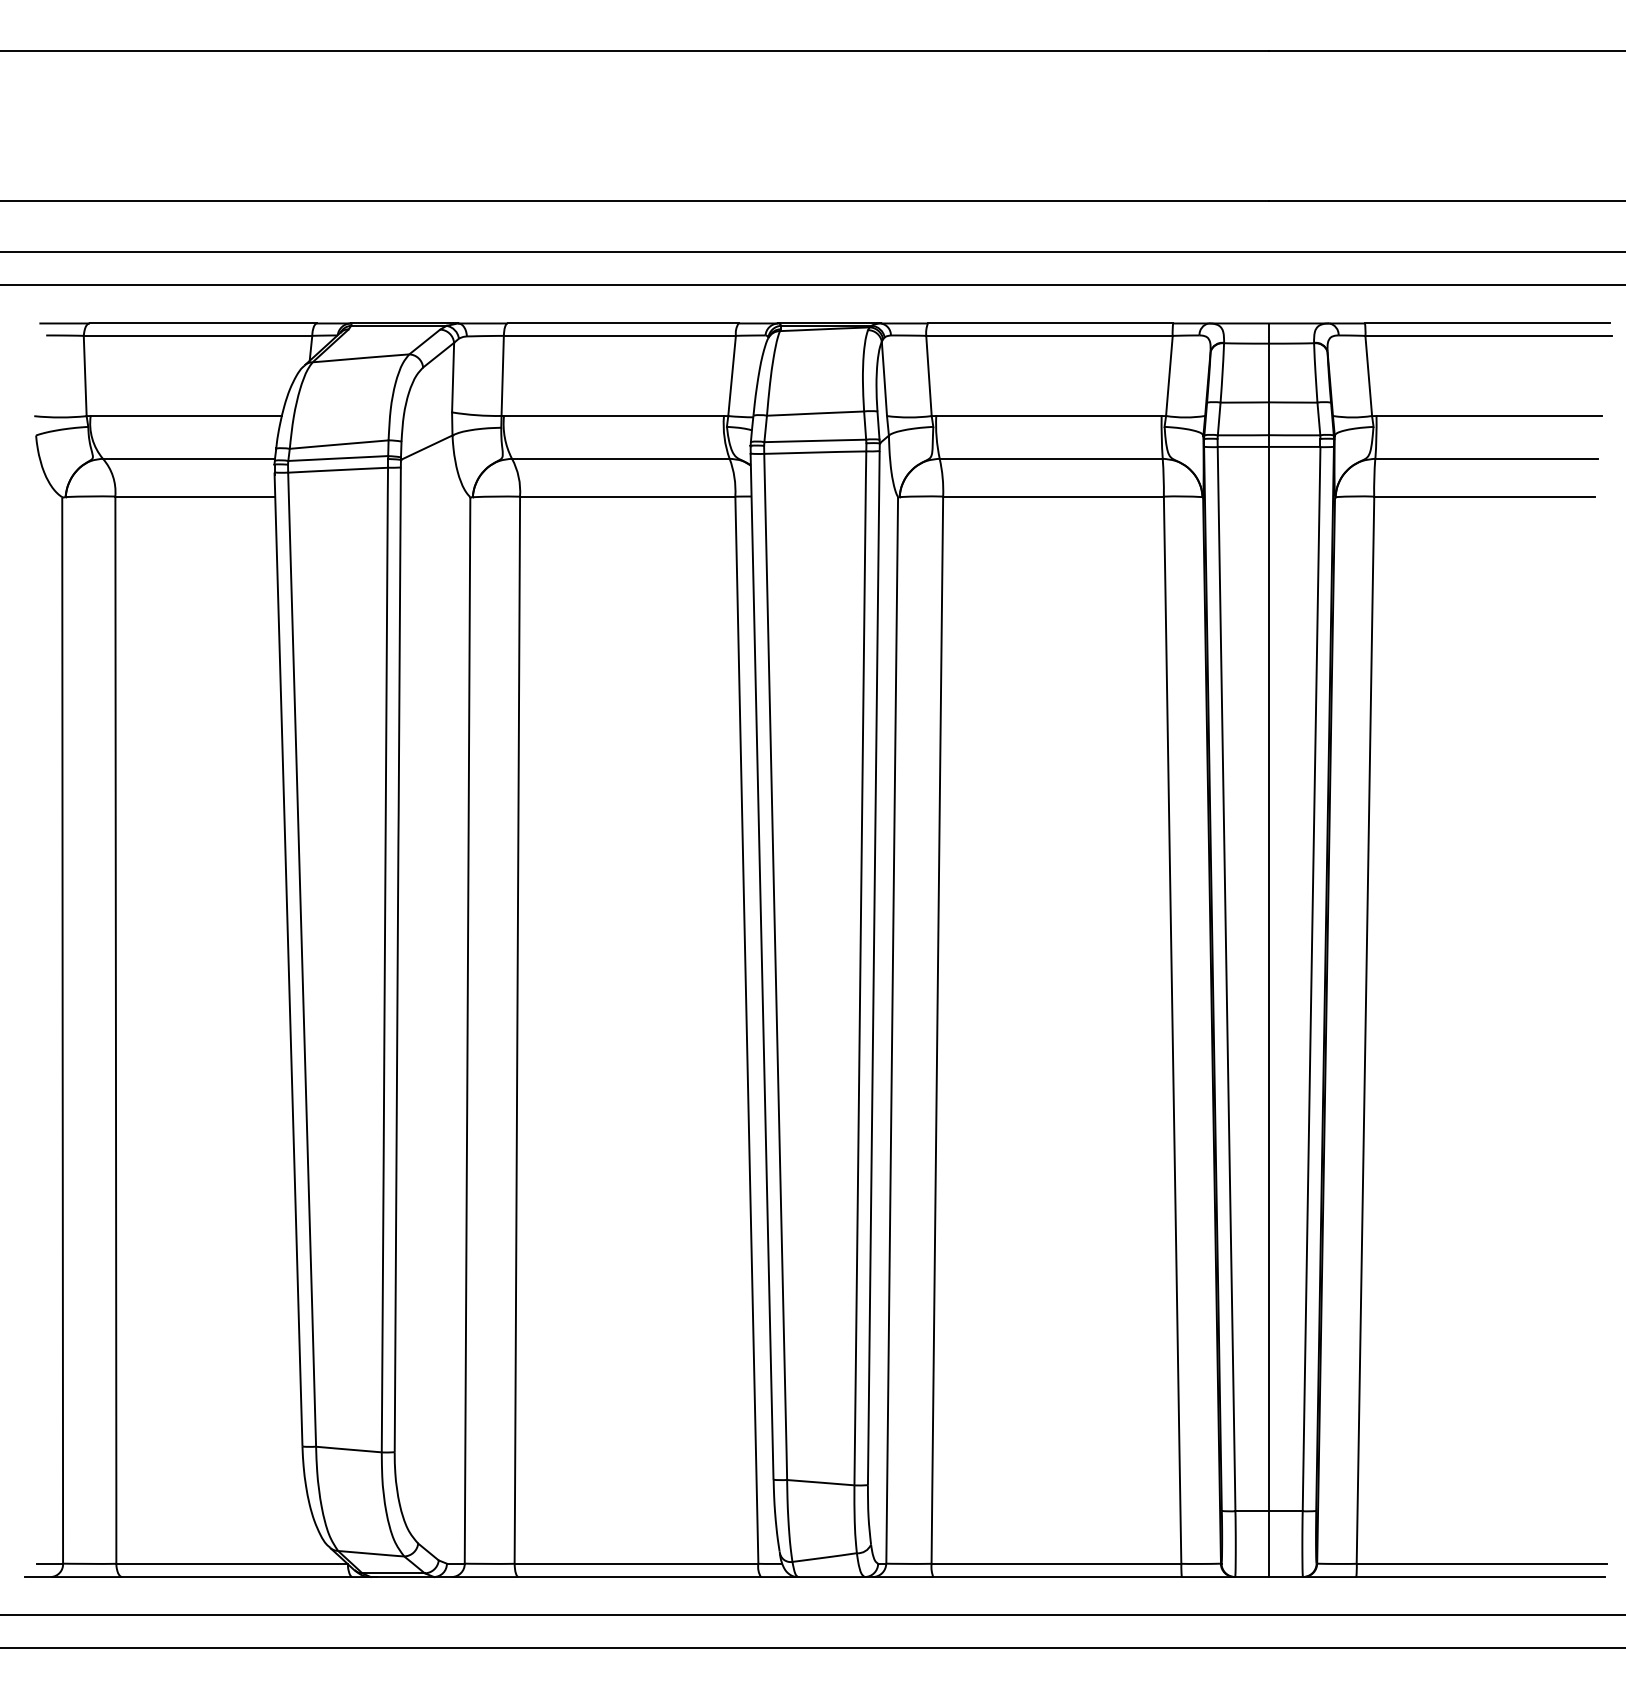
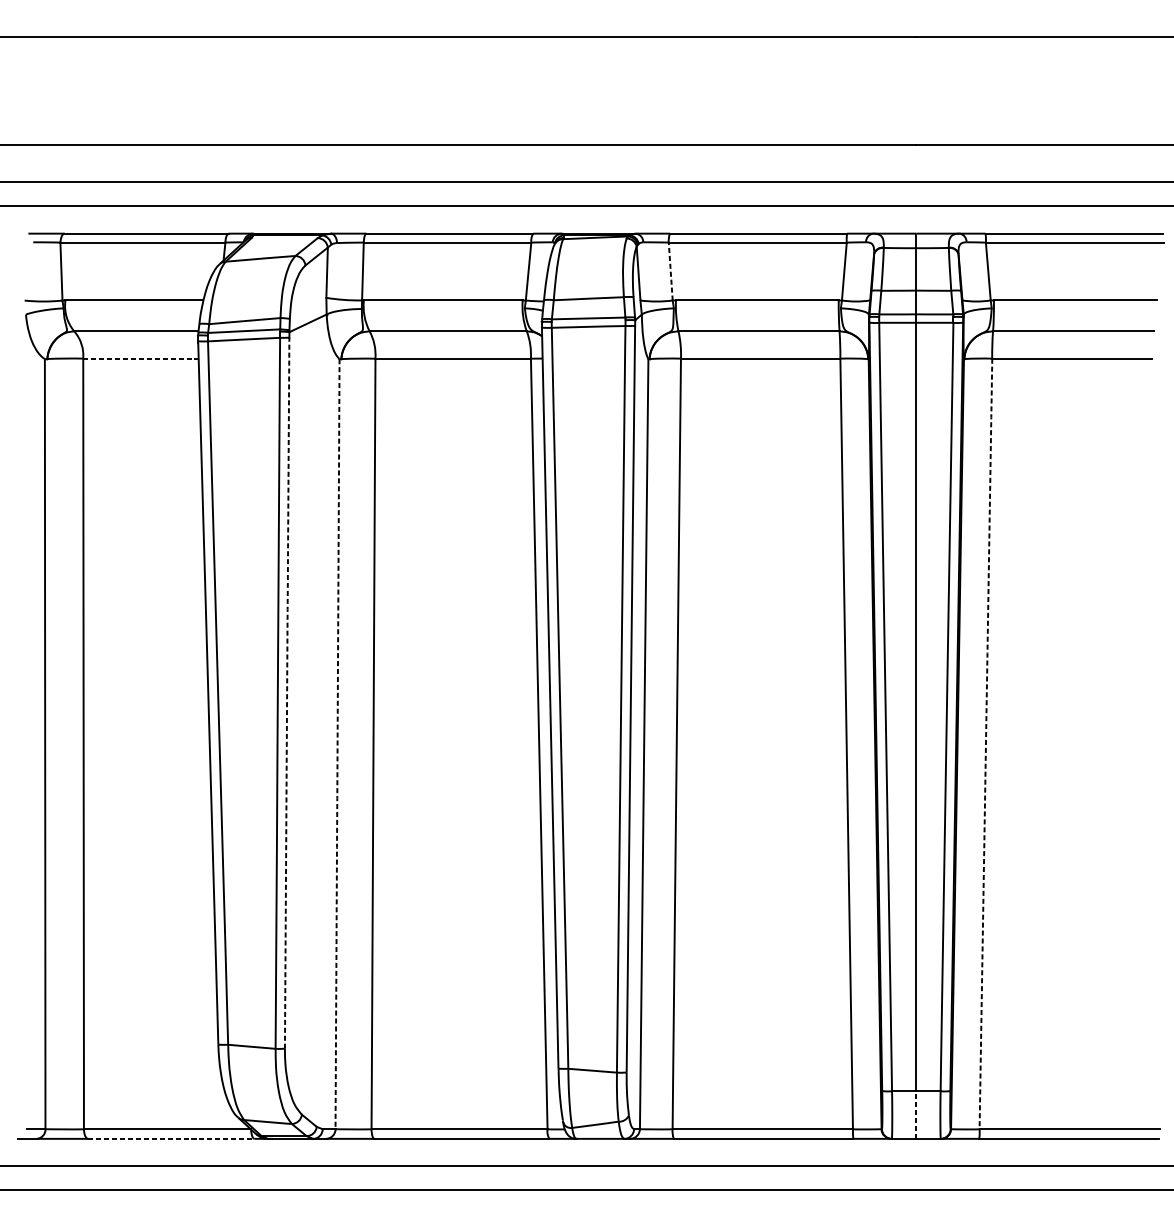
line: (928, 375) -> (670, 271), solid -> dashed
line: (195, 496) -> (141, 358), solid -> dashed
line: (397, 958) -> (286, 692), solid -> dashed
line: (1365, 1028) -> (985, 742), solid -> dashed
line: (467, 1031) -> (337, 744), solid -> dashed
line: (1269, 1544) -> (916, 1115), solid -> dashed
line: (237, 1577) -> (171, 1139), solid -> dashed

